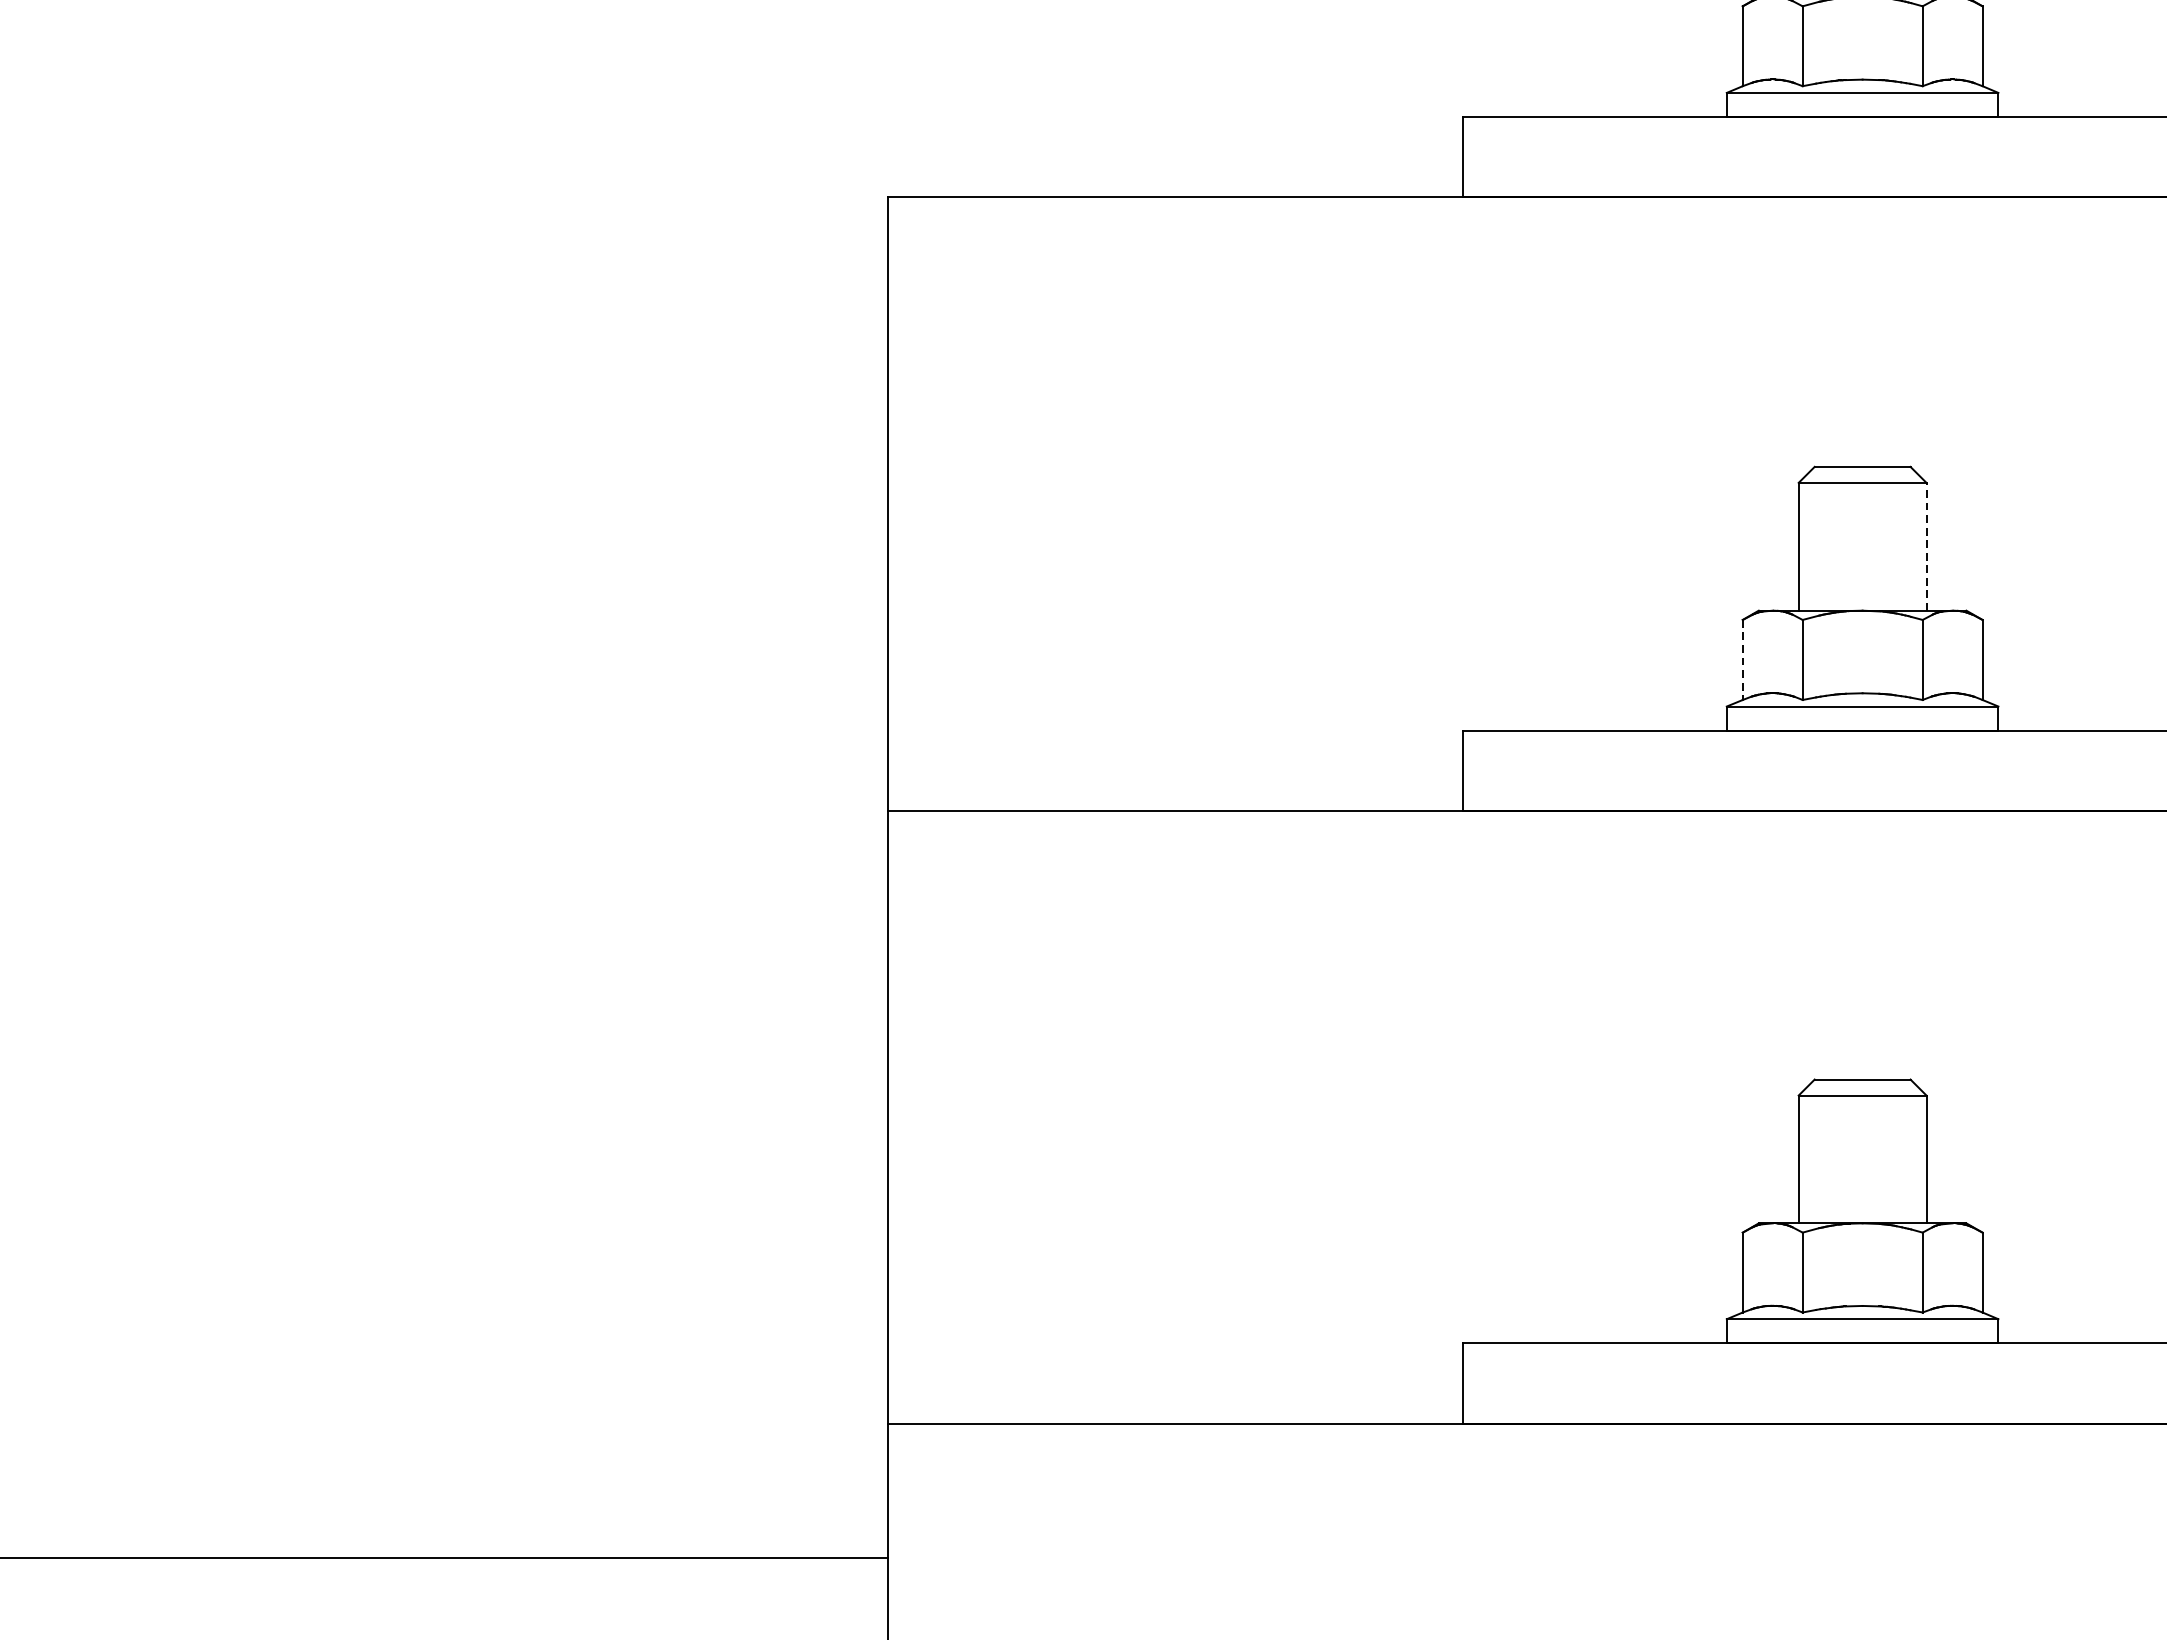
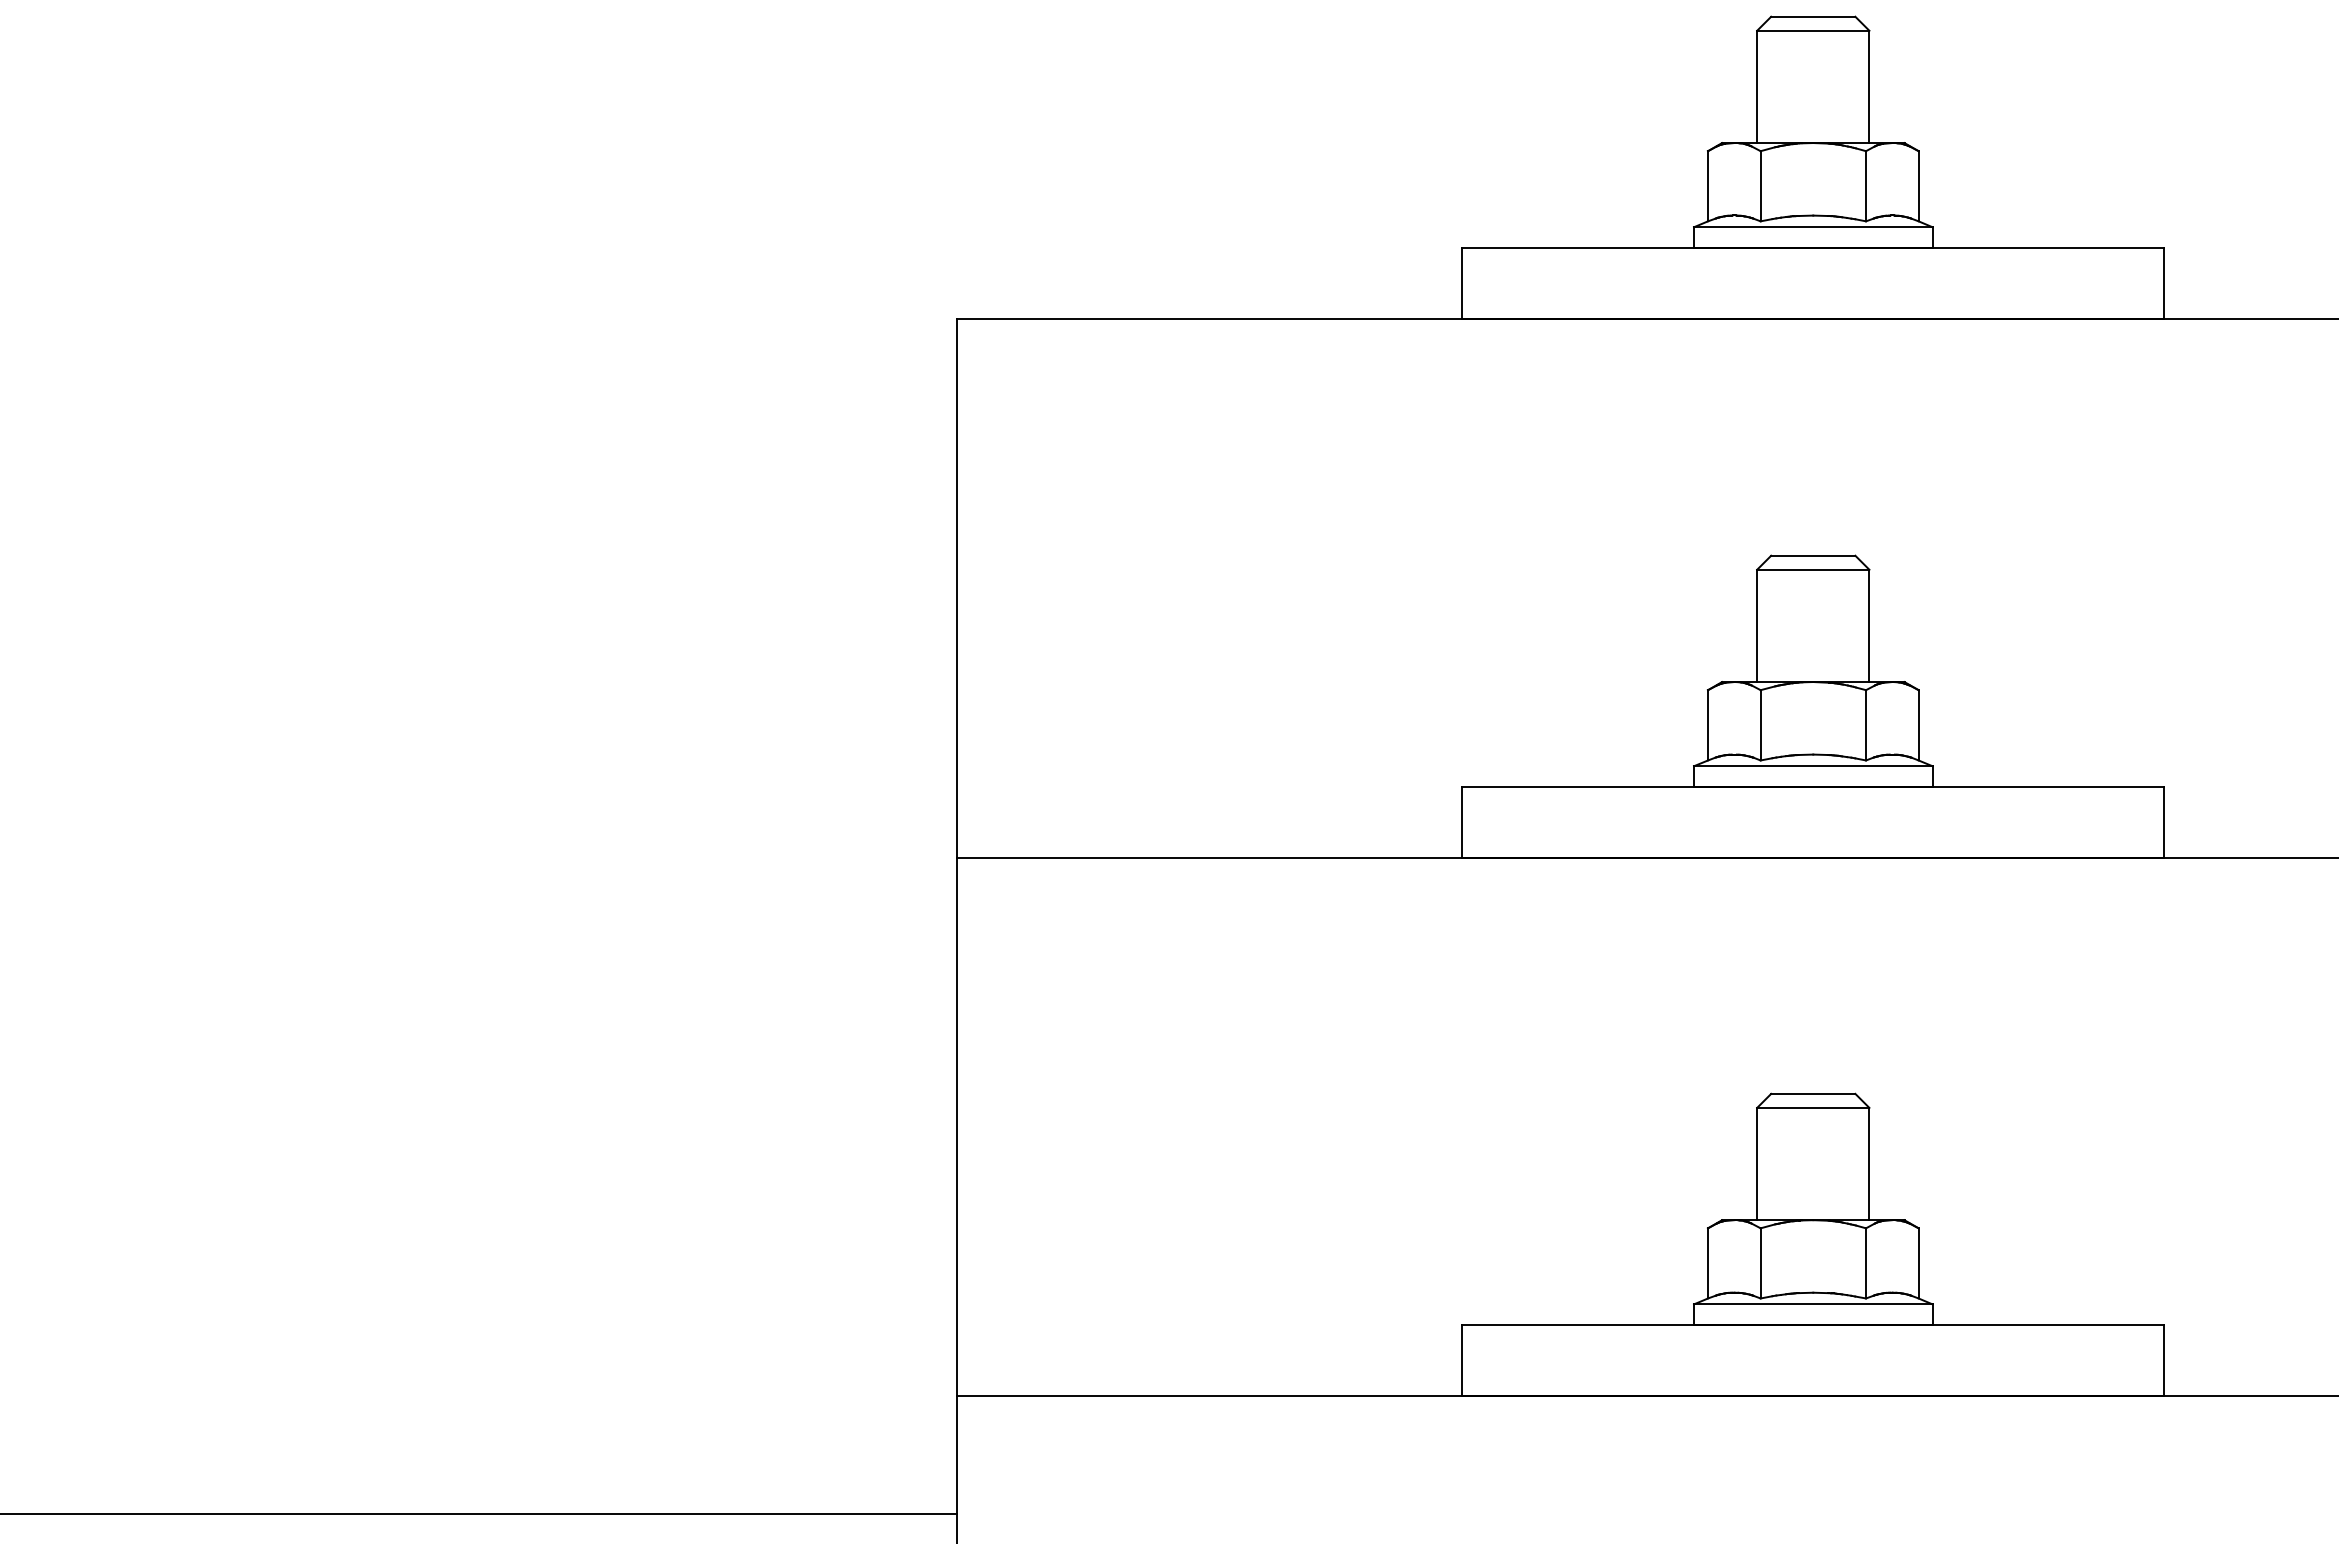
line: (1926, 546) -> (1869, 625), dashed -> solid
line: (1743, 660) -> (1708, 725), dashed -> solid

